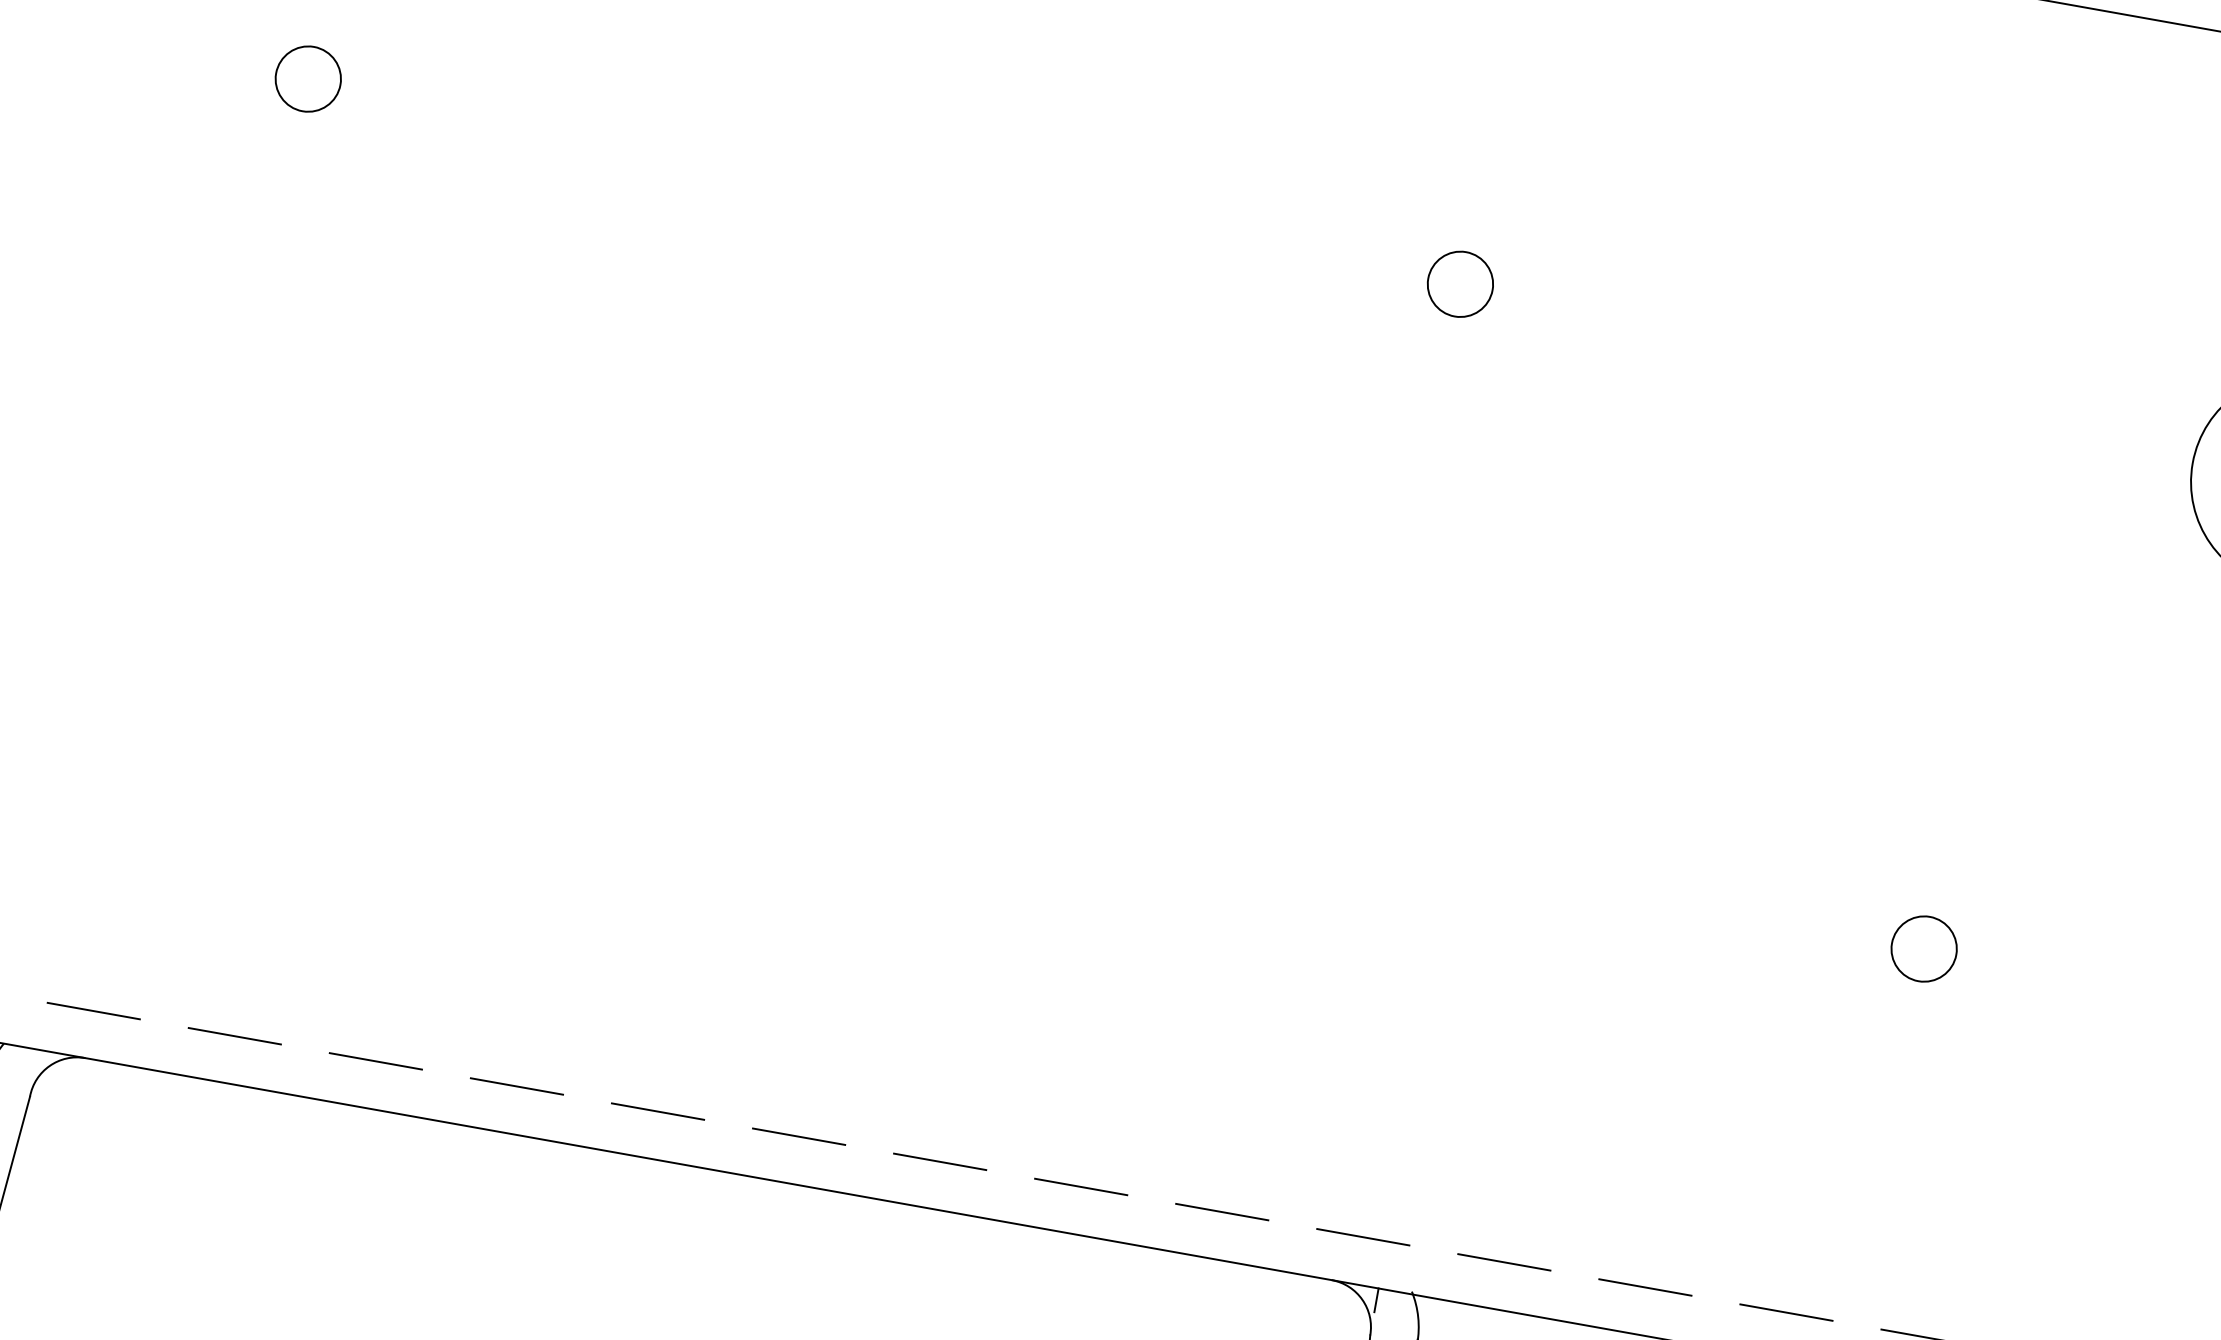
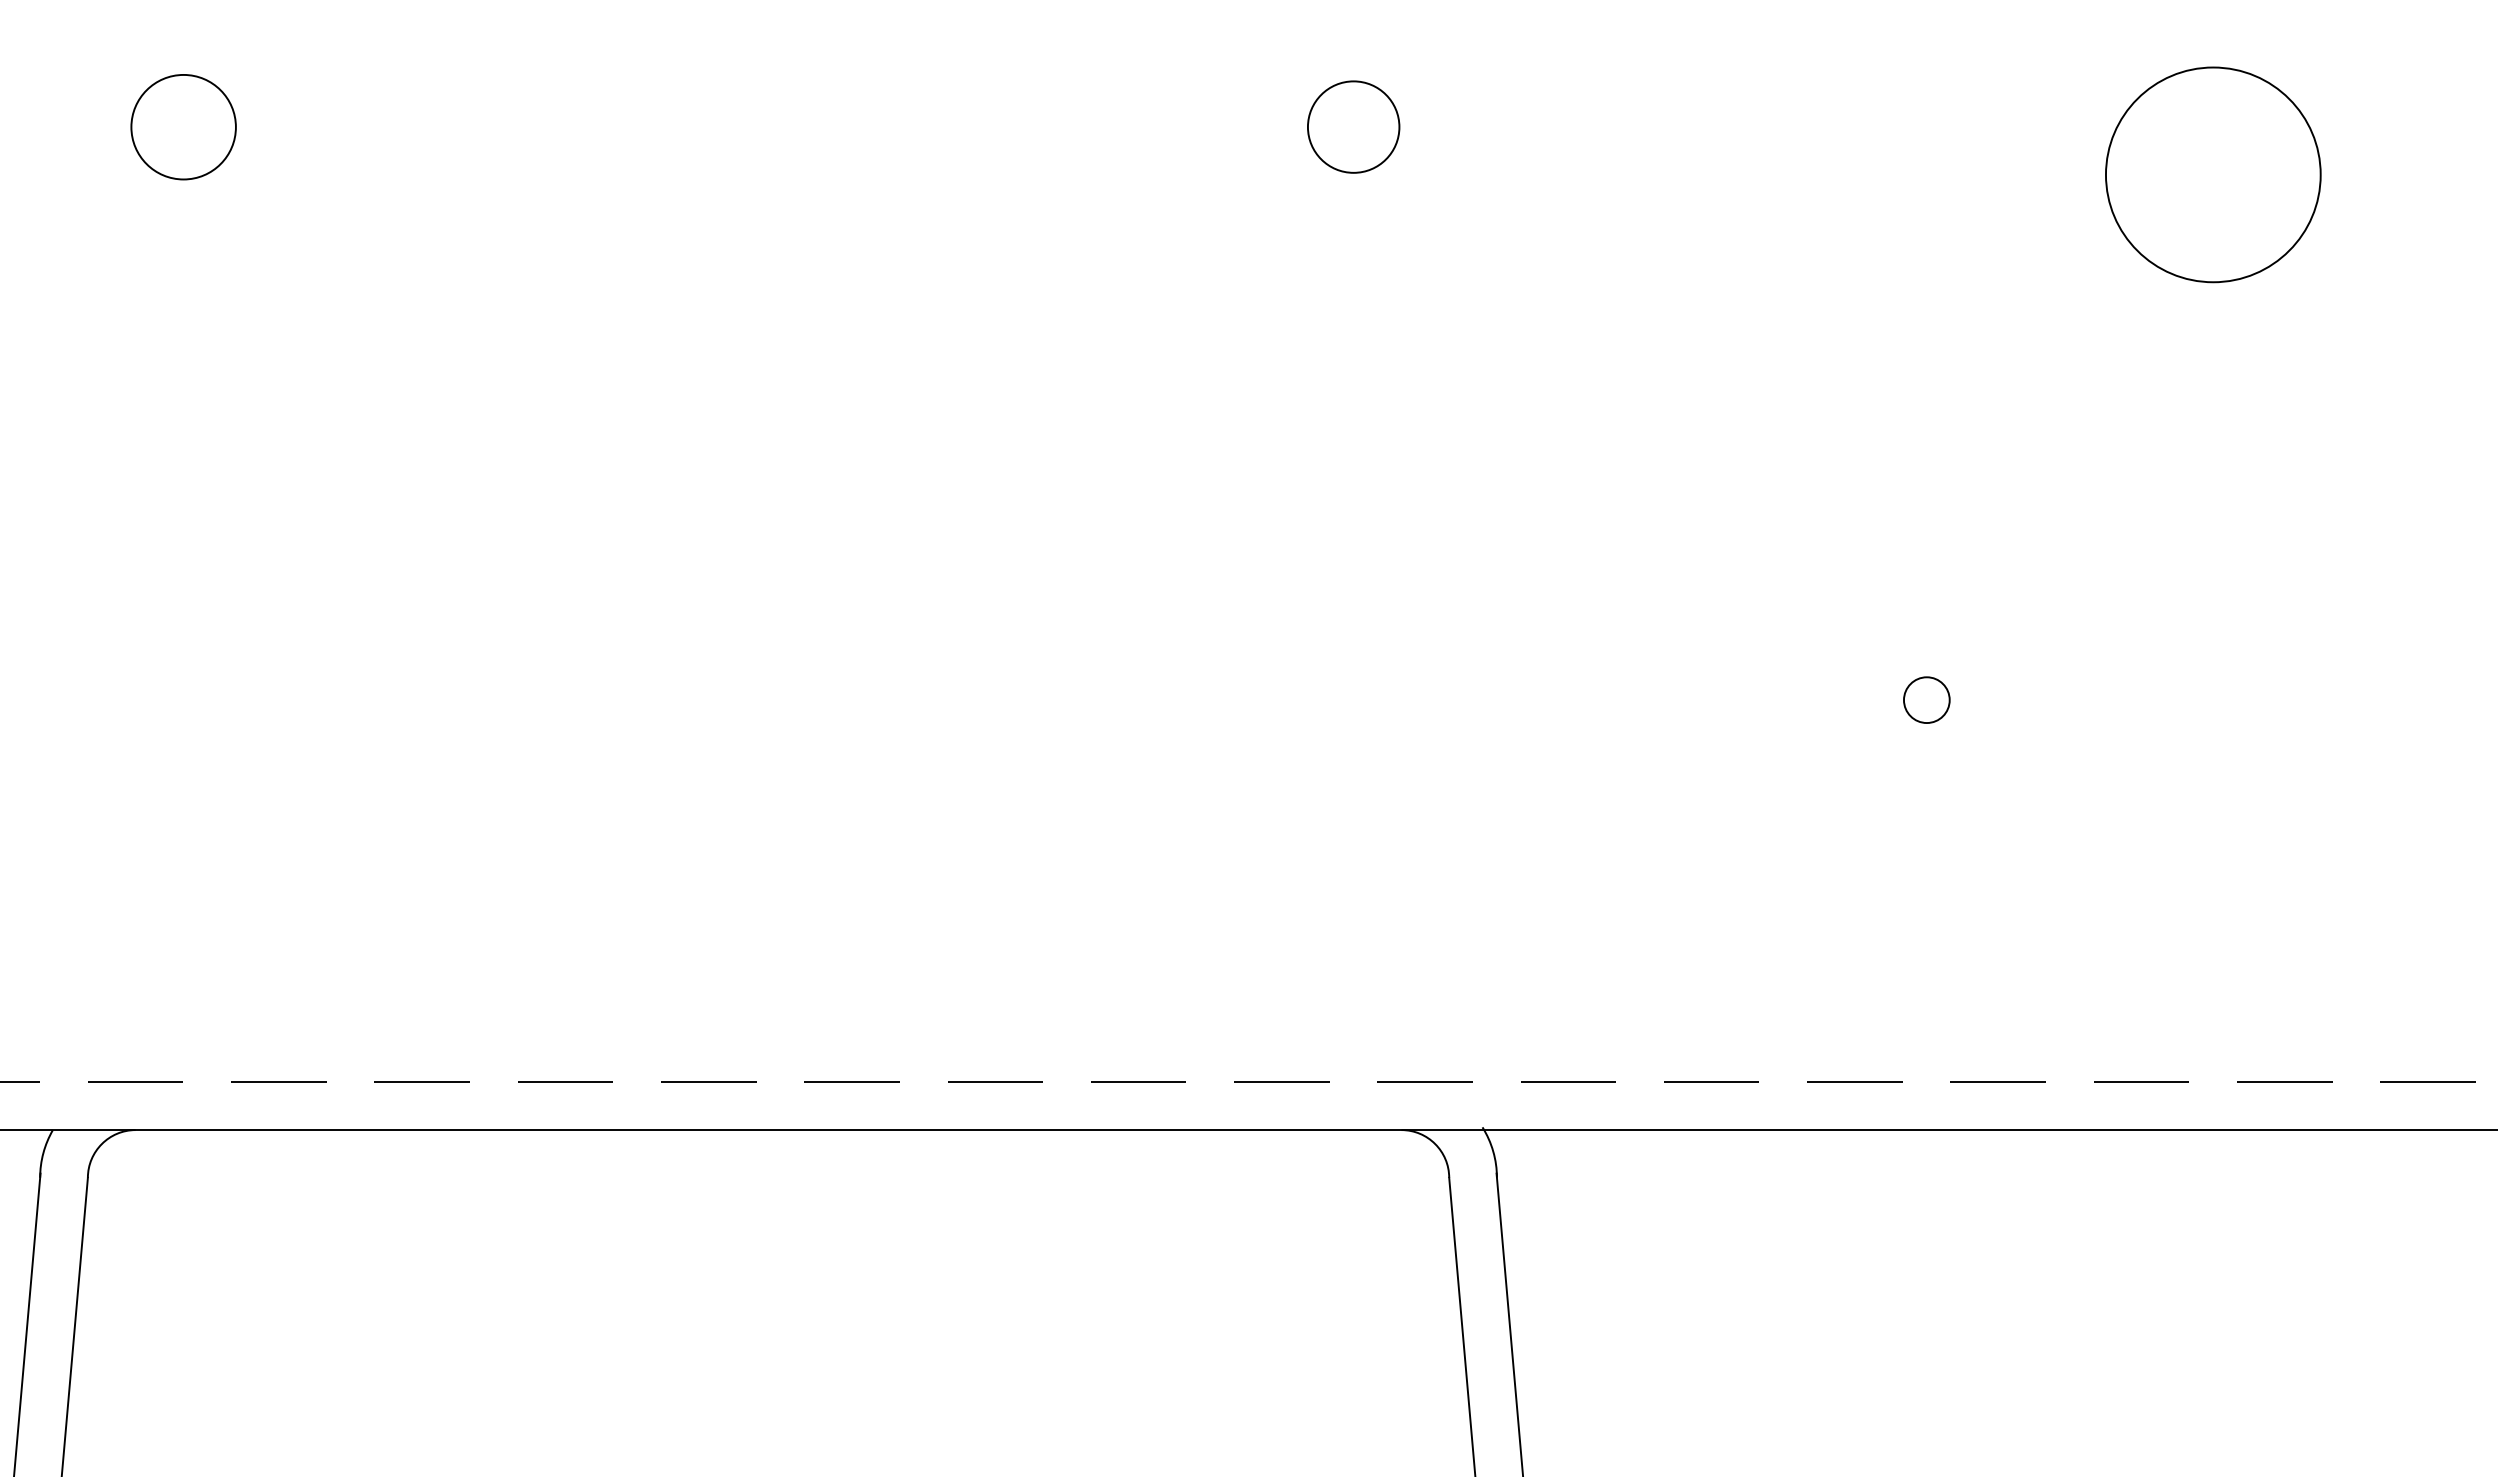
circle: (307, 78) -> (182, 126), size x1.6
circle: (1460, 283) -> (1353, 126), size x1.4
circle: (1924, 948) -> (1926, 699), size x0.7
line: (1376, 1300) -> (1449, 1142), removed

